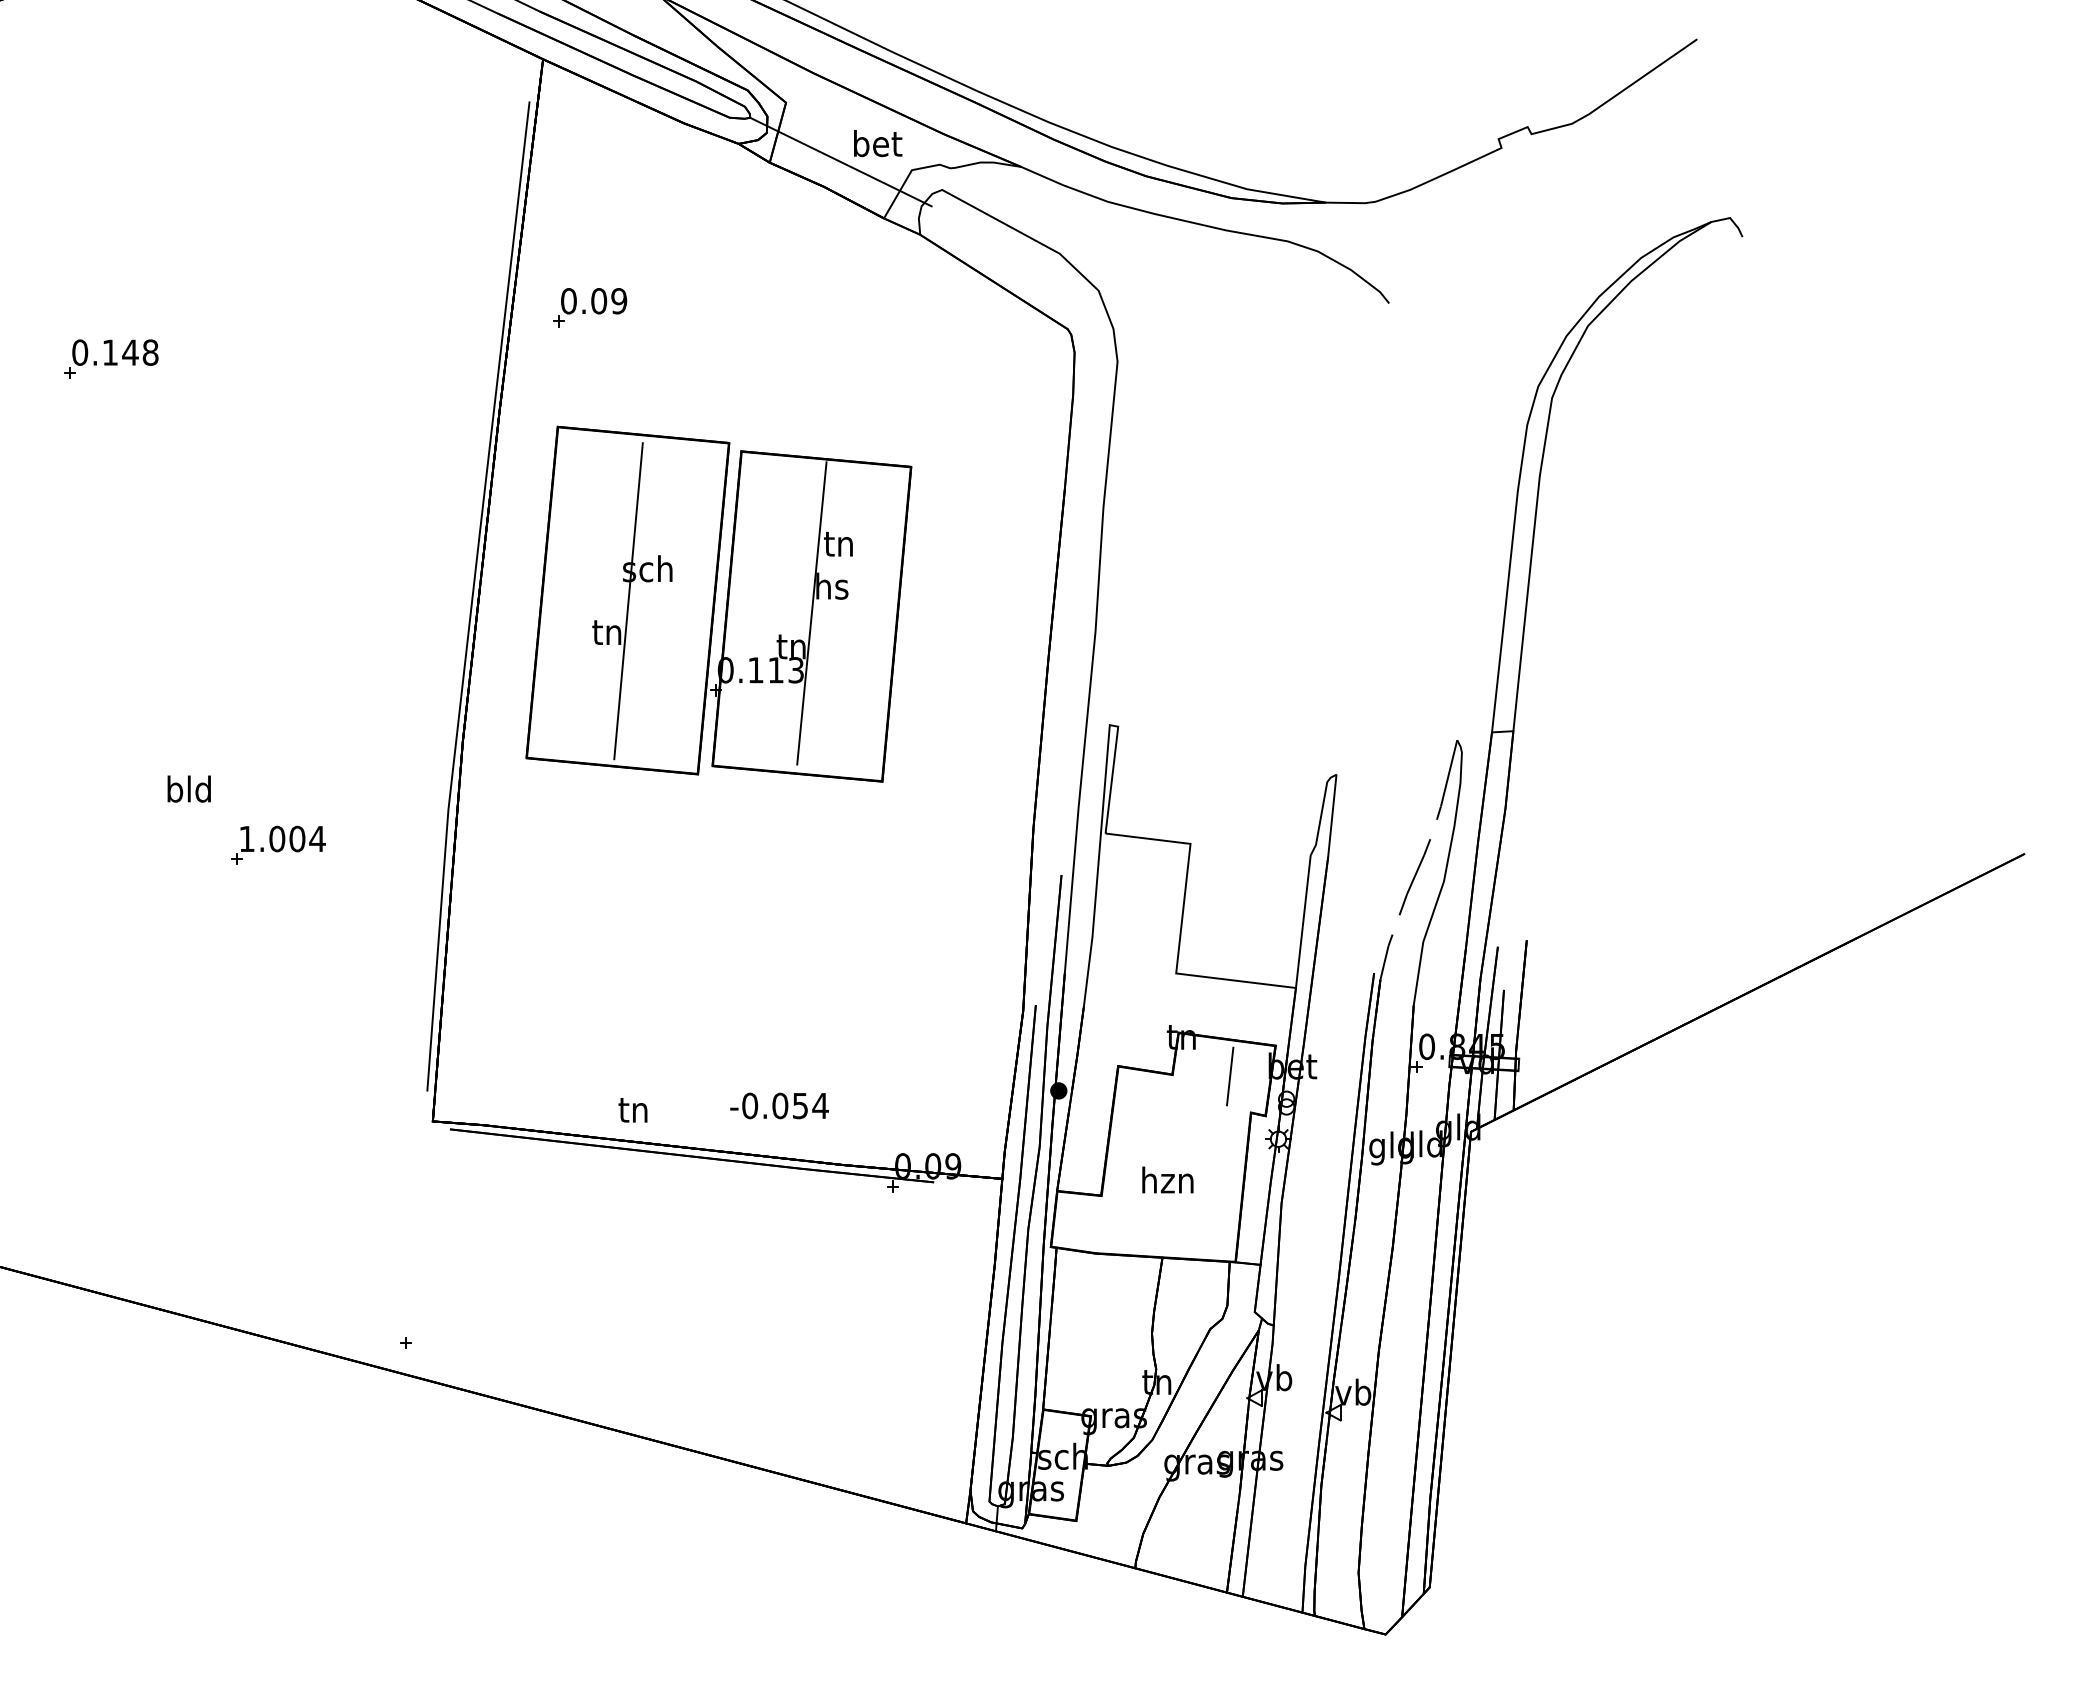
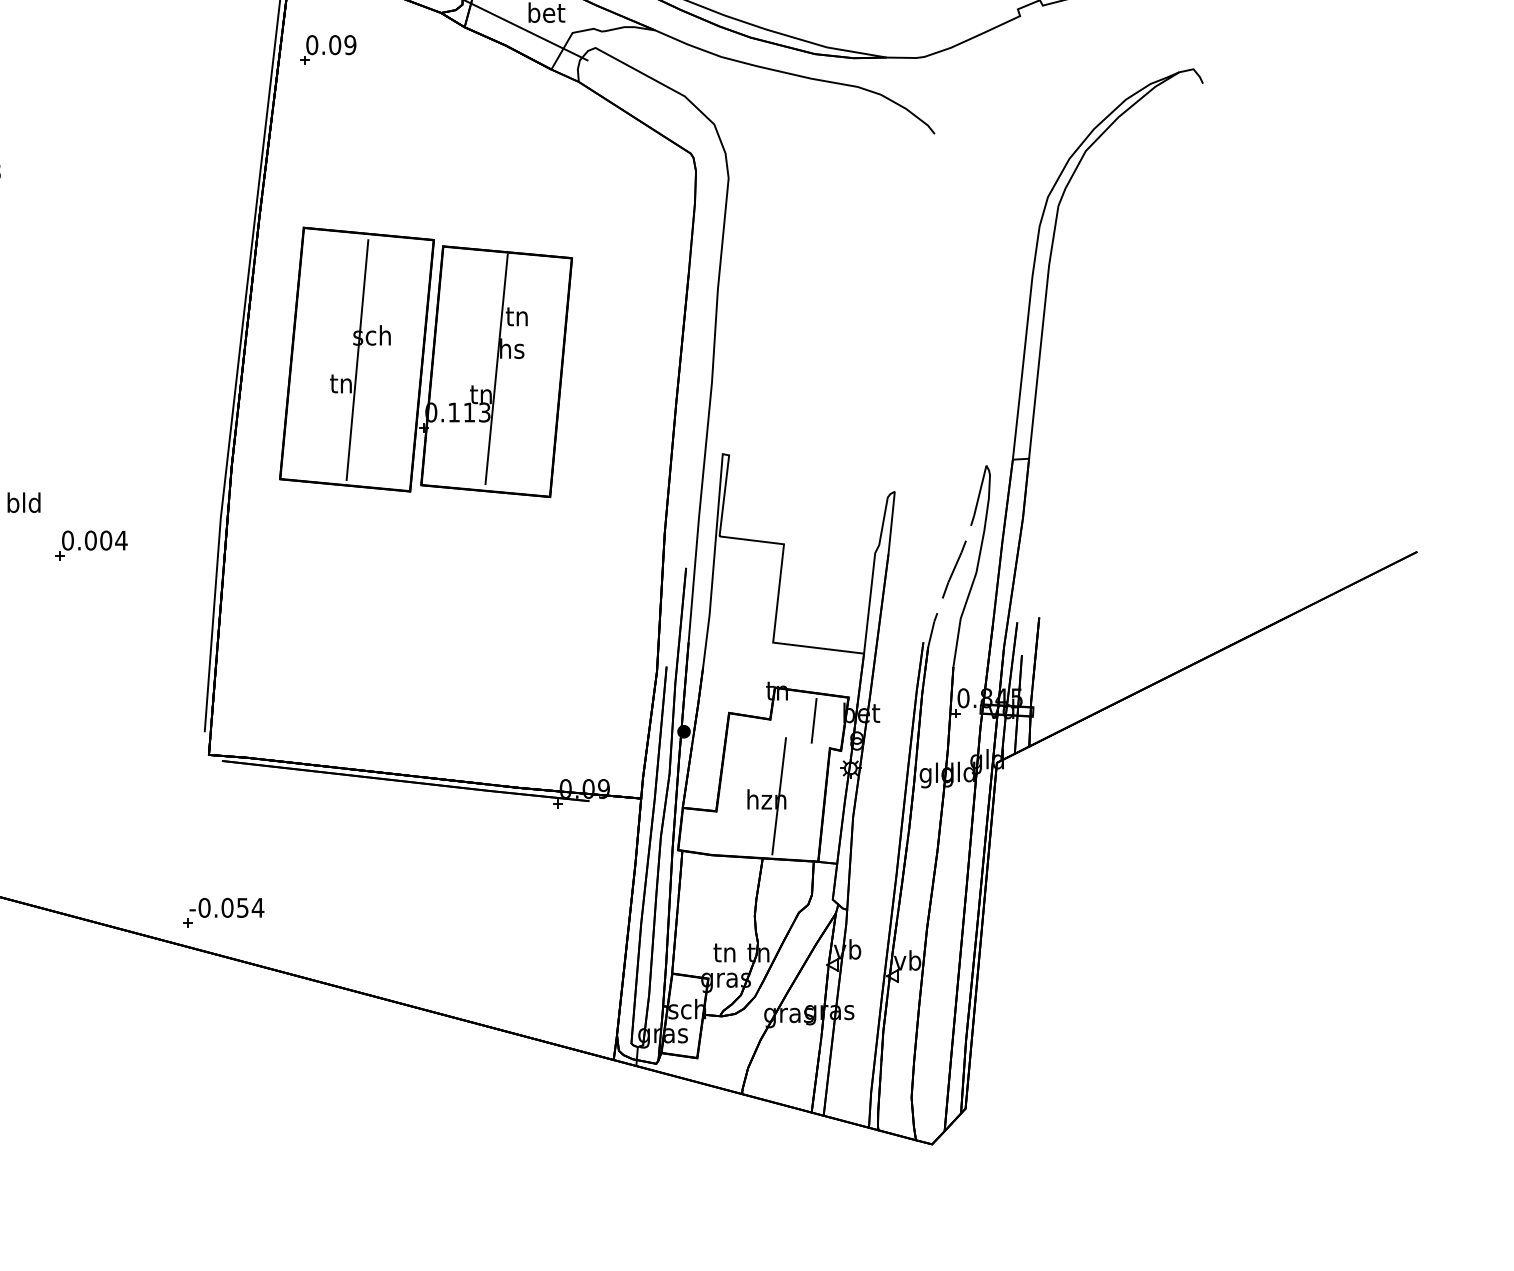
part: (590, 307) -> (328, 49), moved
text: (247, 838) -> (68, 540), 1.004 -> 0.004
text: (779, 1105) -> (226, 907), moved
text: (632, 1110) -> (724, 953), moved
line: (1184, 1175) -> (779, 795), added

